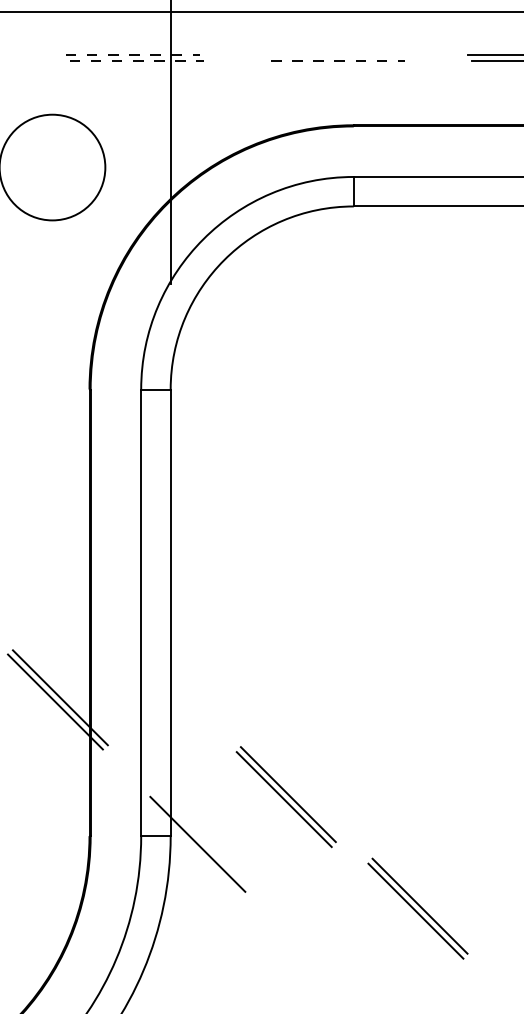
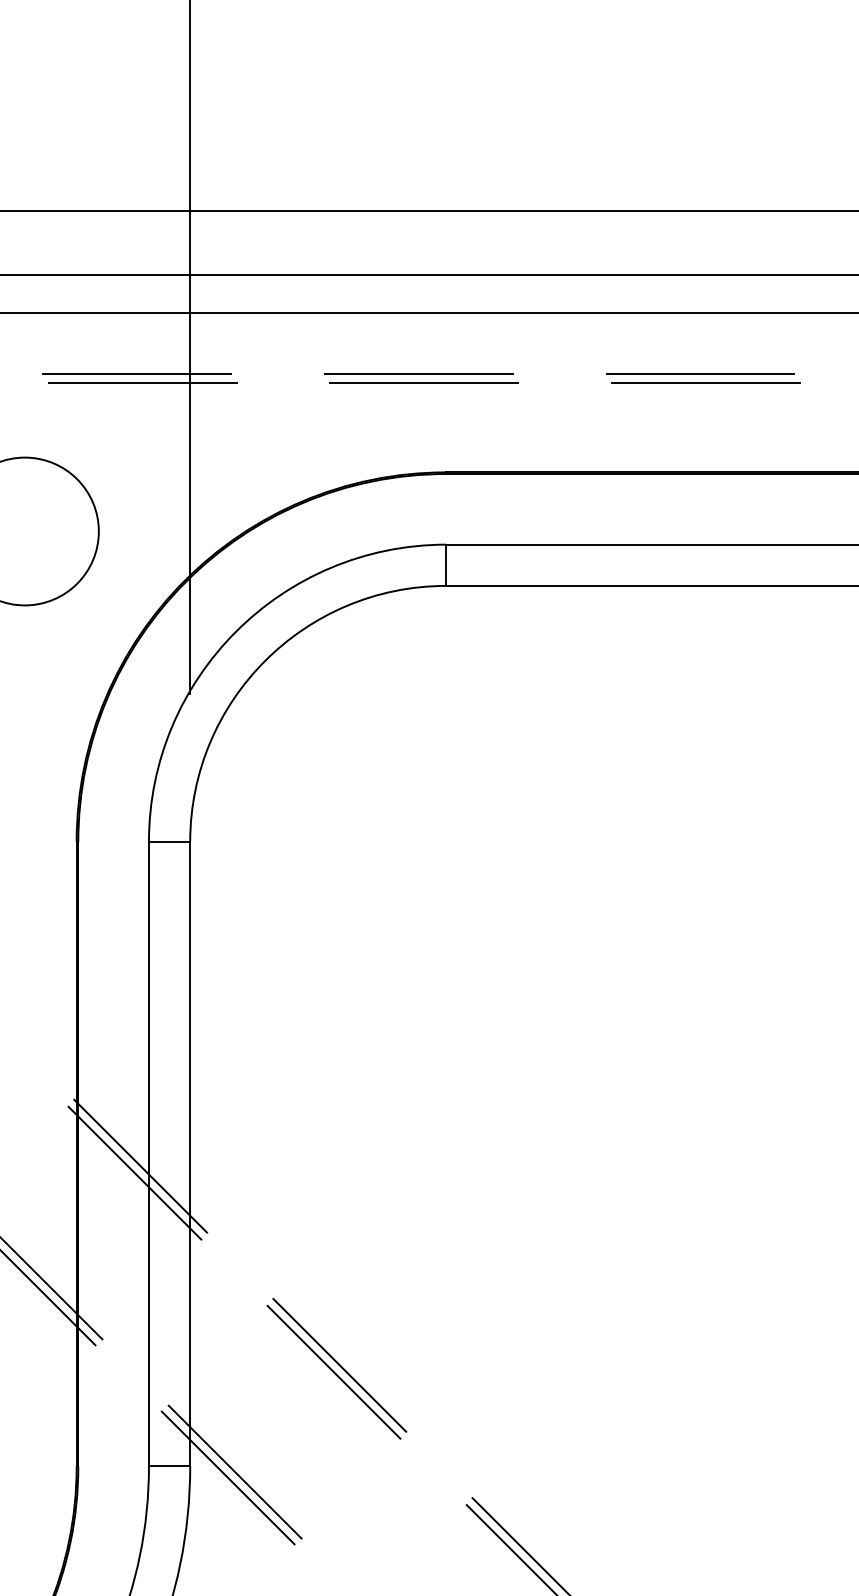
line: (132, 54) -> (137, 373), dashed -> solid
line: (333, 54) -> (418, 373), added
line: (136, 61) -> (142, 382), dashed -> solid
line: (338, 61) -> (424, 382), dashed -> solid
line: (135, 620) -> (140, 1165), added
line: (130, 625) -> (134, 1172), added
part: (286, 796) -> (336, 1368), moved
line: (202, 839) -> (234, 1471), added

